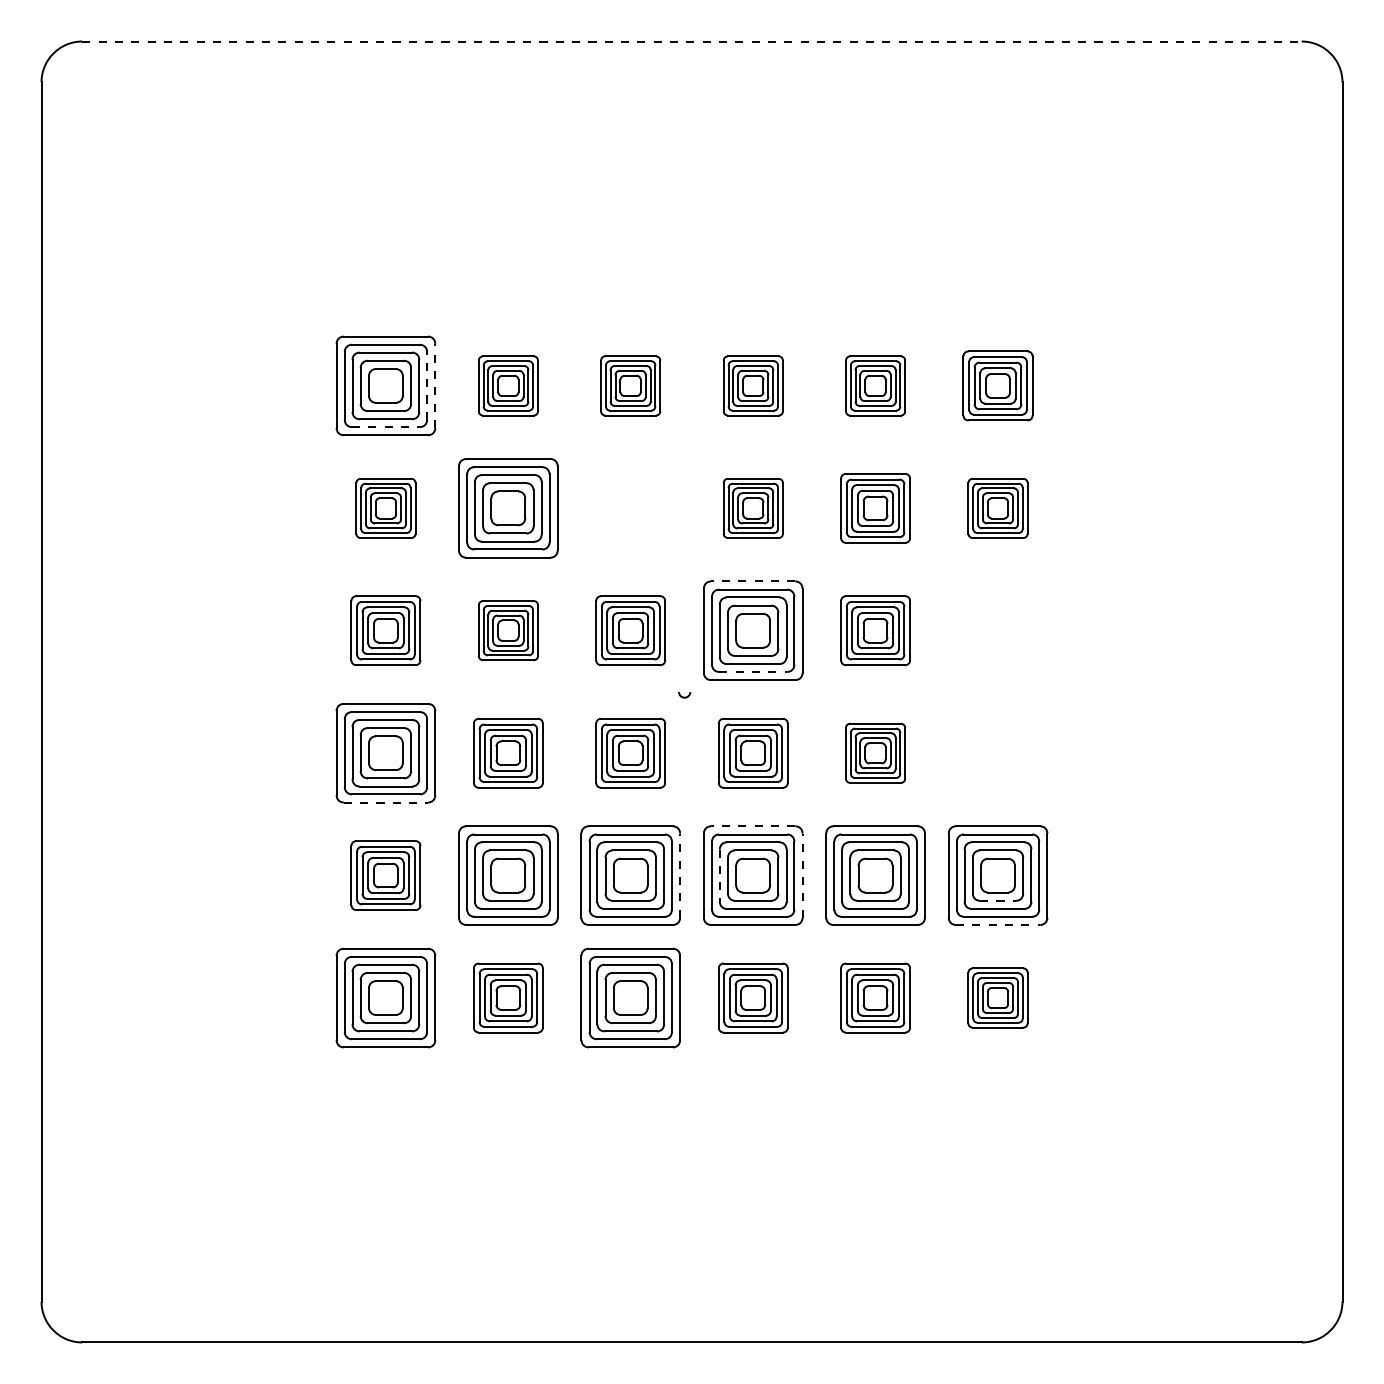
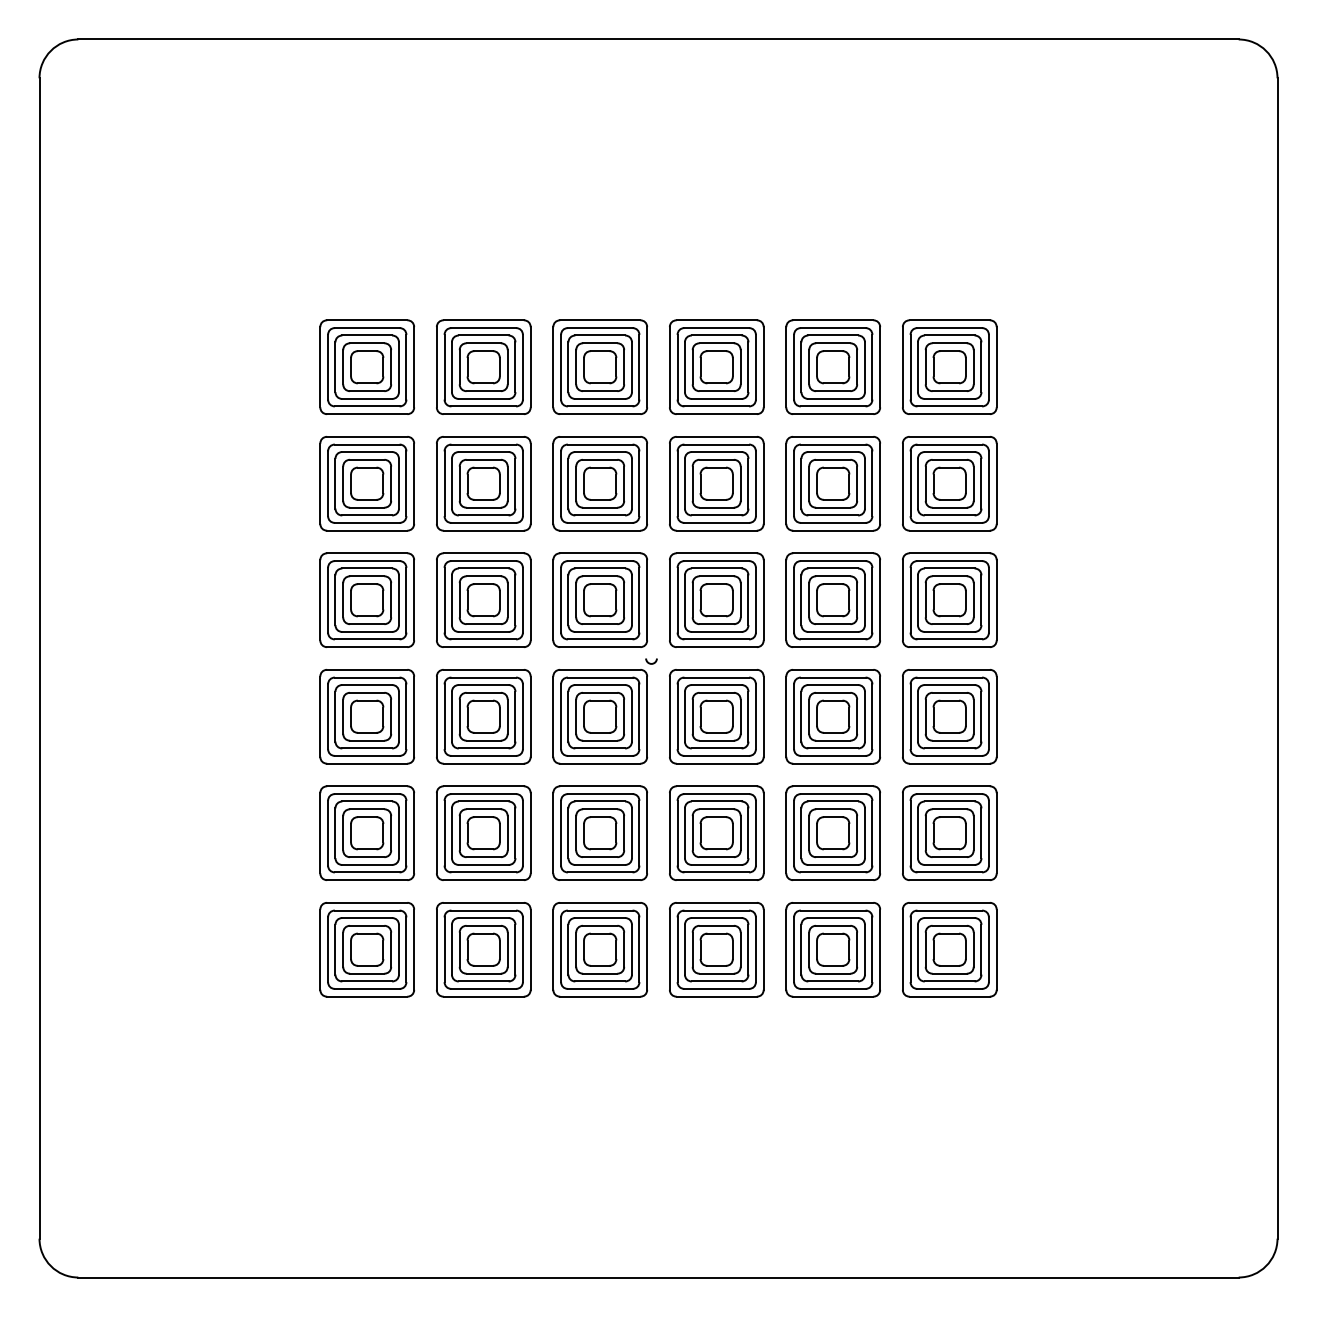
line: (692, 41) -> (658, 39), dashed -> solid
line: (427, 385) -> (406, 366), dashed -> solid
line: (435, 385) -> (414, 366), dashed -> solid
part: (508, 385) -> (483, 366), size x1.67
part: (630, 385) -> (599, 366), size x1.67
part: (753, 385) -> (717, 366), size x1.67
part: (875, 385) -> (833, 366), size x1.67
part: (997, 385) -> (949, 366), size x1.43
line: (385, 427) -> (366, 406), dashed -> solid
part: (385, 508) -> (366, 483), size x1.67
part: (630, 508) -> (599, 483), added
part: (753, 508) -> (717, 483), size x1.67
part: (875, 508) -> (833, 483), size x1.43
part: (997, 508) -> (949, 483), size x1.67
line: (752, 581) -> (716, 553), dashed -> solid
part: (385, 630) -> (366, 599), size x1.43
part: (508, 630) -> (483, 599), size x1.67
part: (630, 630) -> (599, 599), size x1.43
part: (875, 630) -> (833, 599), size x1.43
part: (997, 630) -> (949, 599), added
line: (753, 671) -> (717, 638), dashed -> solid
part: (508, 753) -> (483, 717), size x1.43
part: (630, 753) -> (599, 717), size x1.43
part: (753, 753) -> (717, 717), size x1.43
part: (875, 753) -> (833, 717), size x1.67
part: (997, 753) -> (949, 717), added
line: (386, 802) -> (367, 763), dashed -> solid
line: (752, 826) -> (716, 786), dashed -> solid
part: (385, 875) -> (366, 833), size x1.43
line: (680, 875) -> (647, 833), dashed -> solid
line: (802, 875) -> (763, 833), dashed -> solid
line: (719, 876) -> (684, 834), dashed -> solid
line: (998, 900) -> (950, 856), dashed -> solid
line: (998, 924) -> (950, 879), dashed -> solid
part: (508, 997) -> (483, 949), size x1.43
part: (753, 997) -> (717, 949), size x1.43
part: (875, 997) -> (833, 949), size x1.43
part: (997, 997) -> (949, 949), size x1.67

